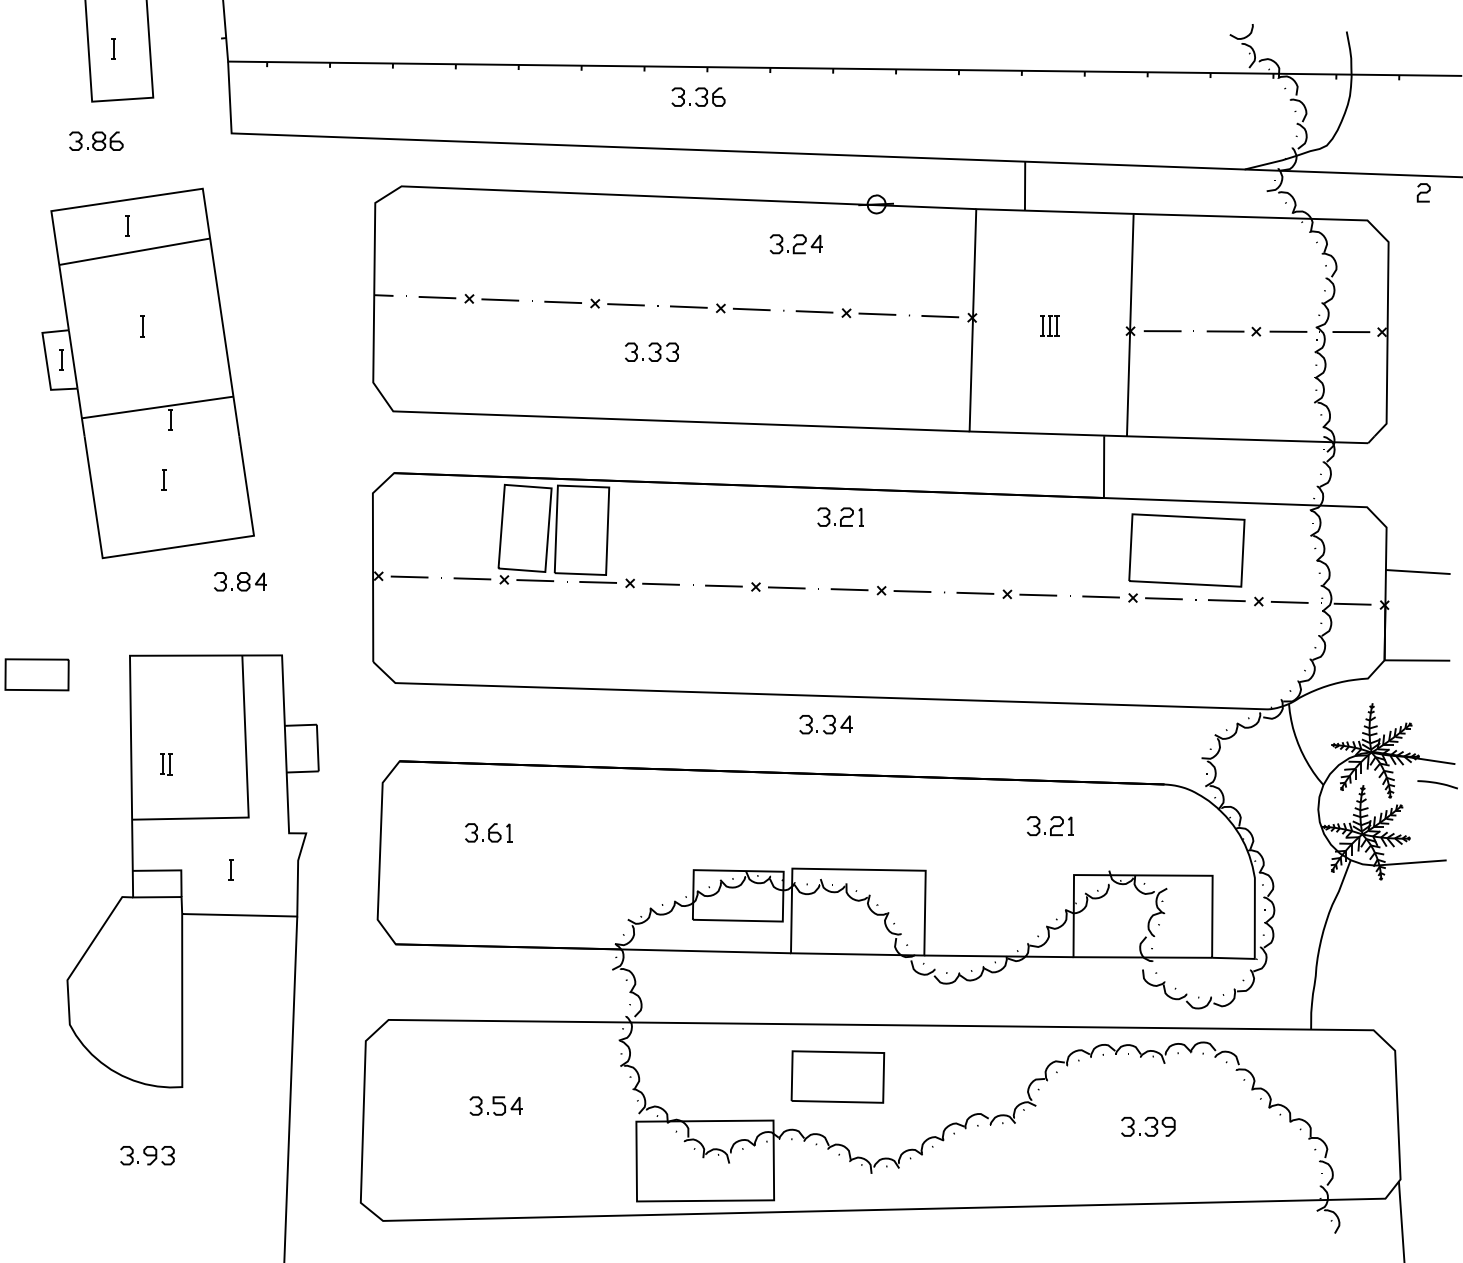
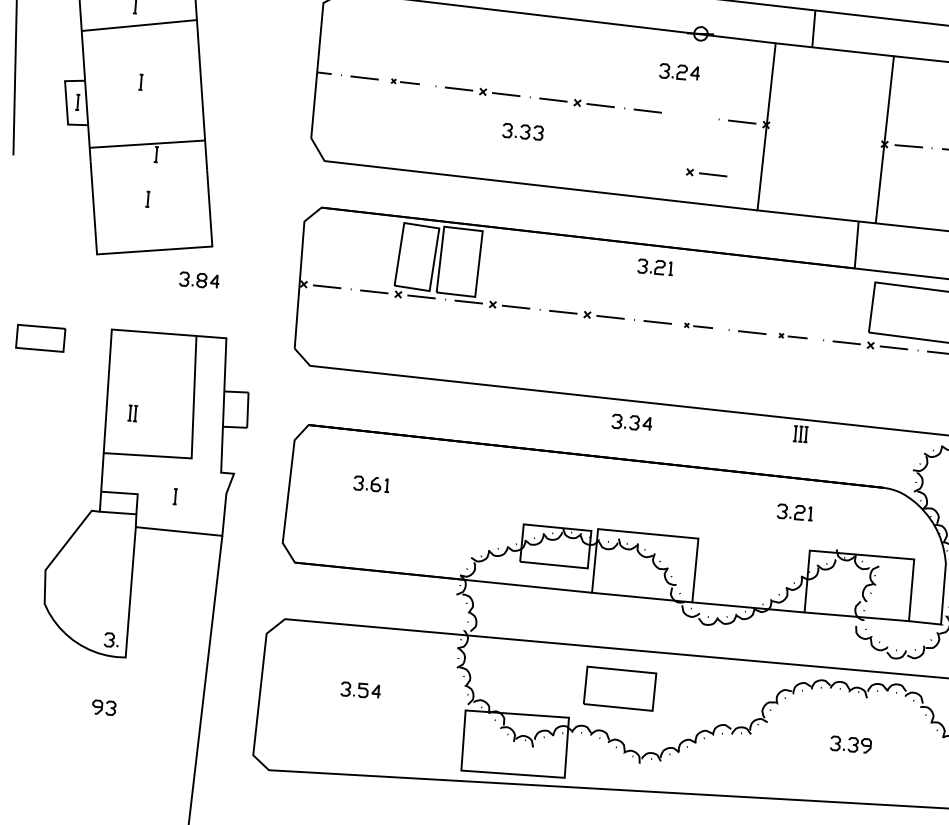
part: (795, 244) -> (678, 72), moved
part: (491, 298) -> (405, 81), size x0.7
part: (868, 313) -> (706, 173), moved
part: (1049, 325) -> (800, 433), moved
part: (903, 590) -> (698, 326), size x0.7
part: (1029, 594) -> (792, 336), size x0.7
part: (129, 1155) -> (111, 640), moved

